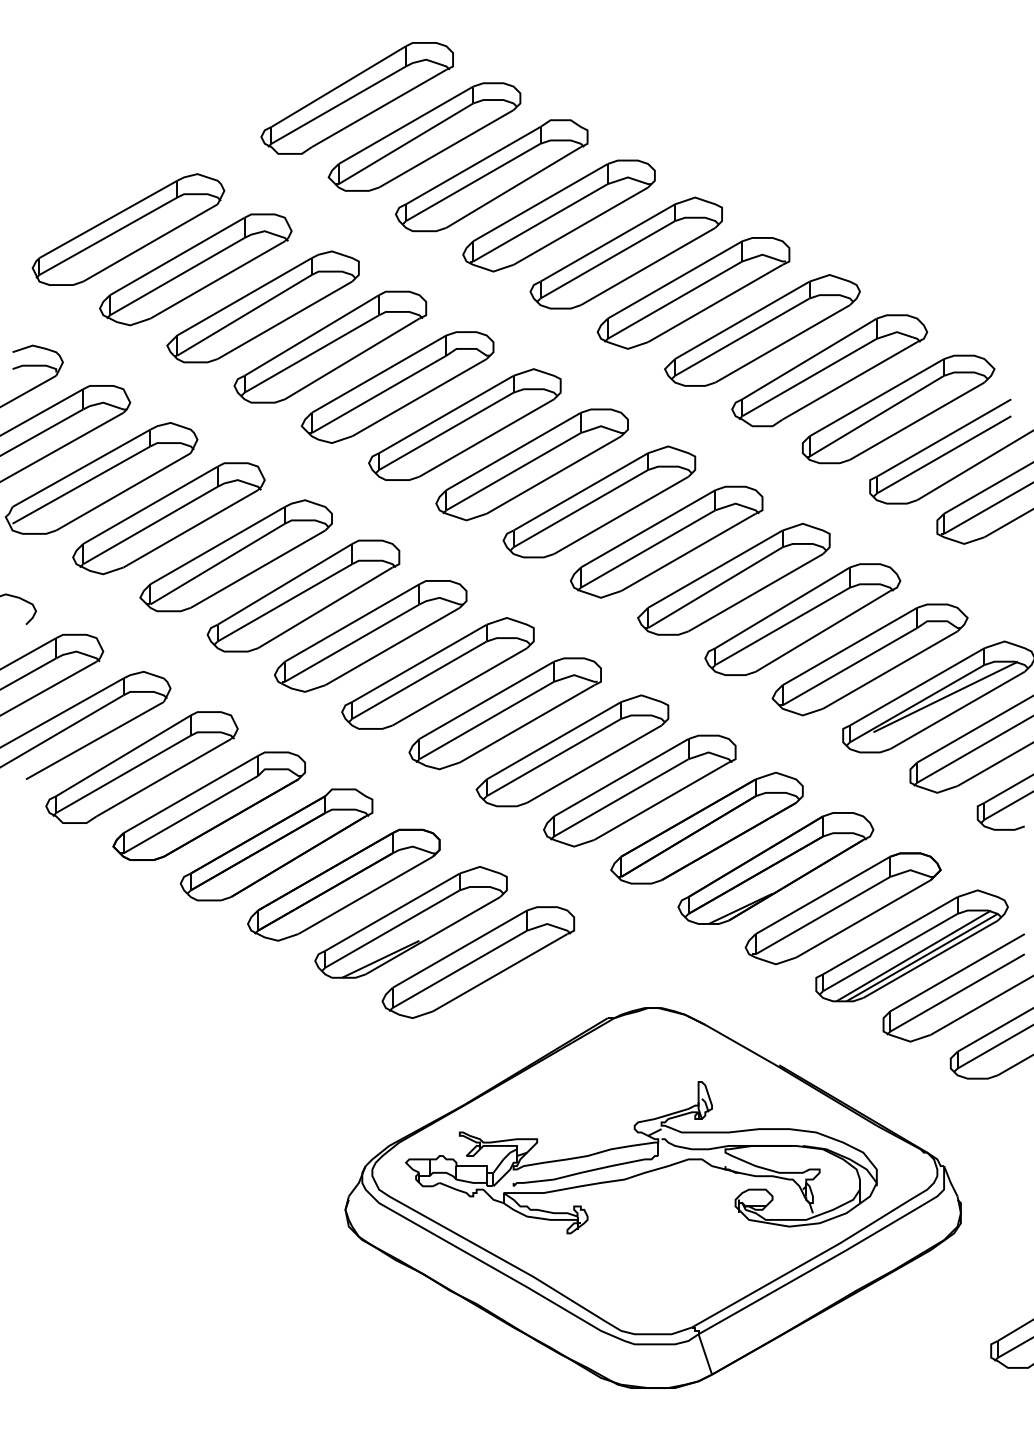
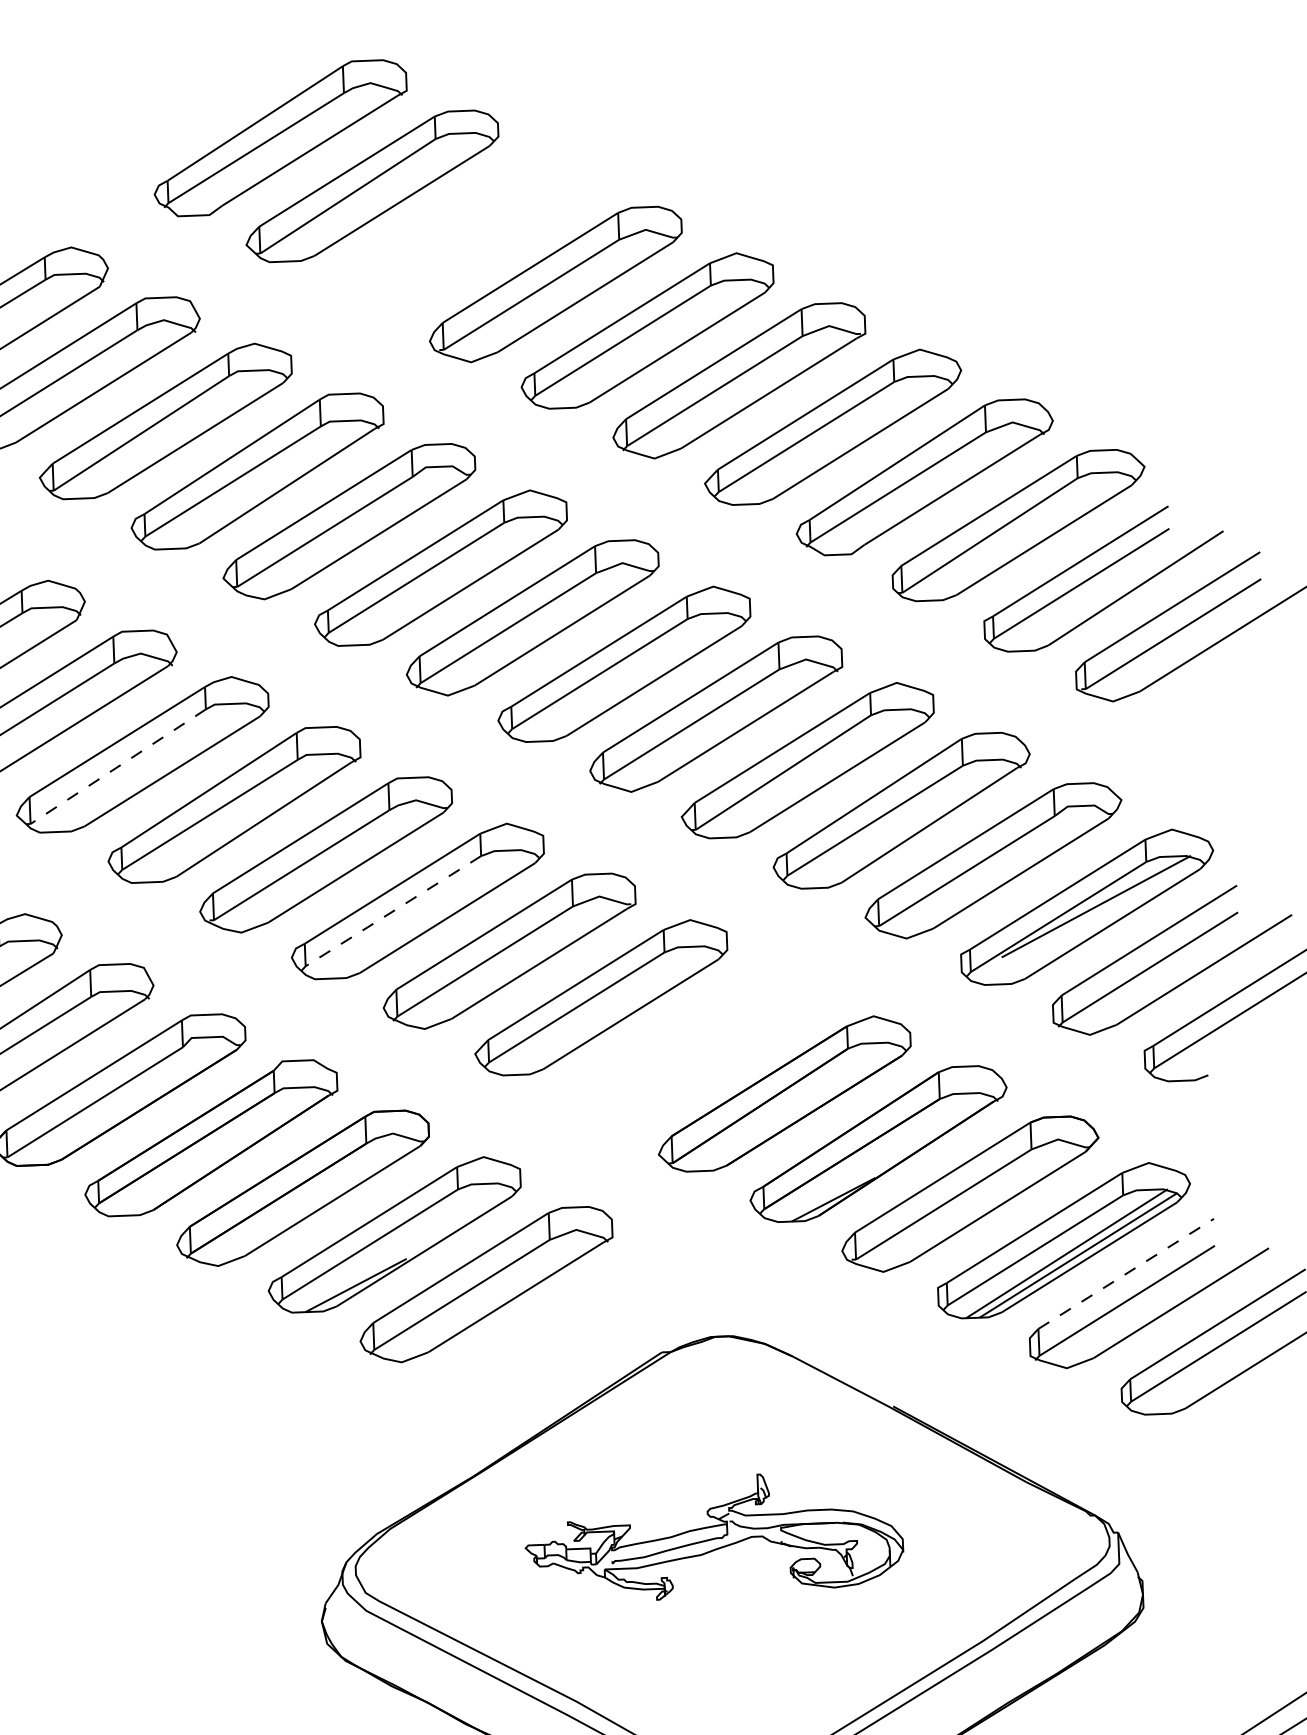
part: (491, 175) -> (463, 234), removed
line: (217, 564) -> (118, 767), solid -> dashed
line: (419, 680) -> (393, 911), solid -> dashed
part: (639, 790) -> (692, 1047), removed
line: (957, 972) -> (1126, 1273), solid -> dashed
part: (641, 1157) -> (714, 1536), size x0.6

